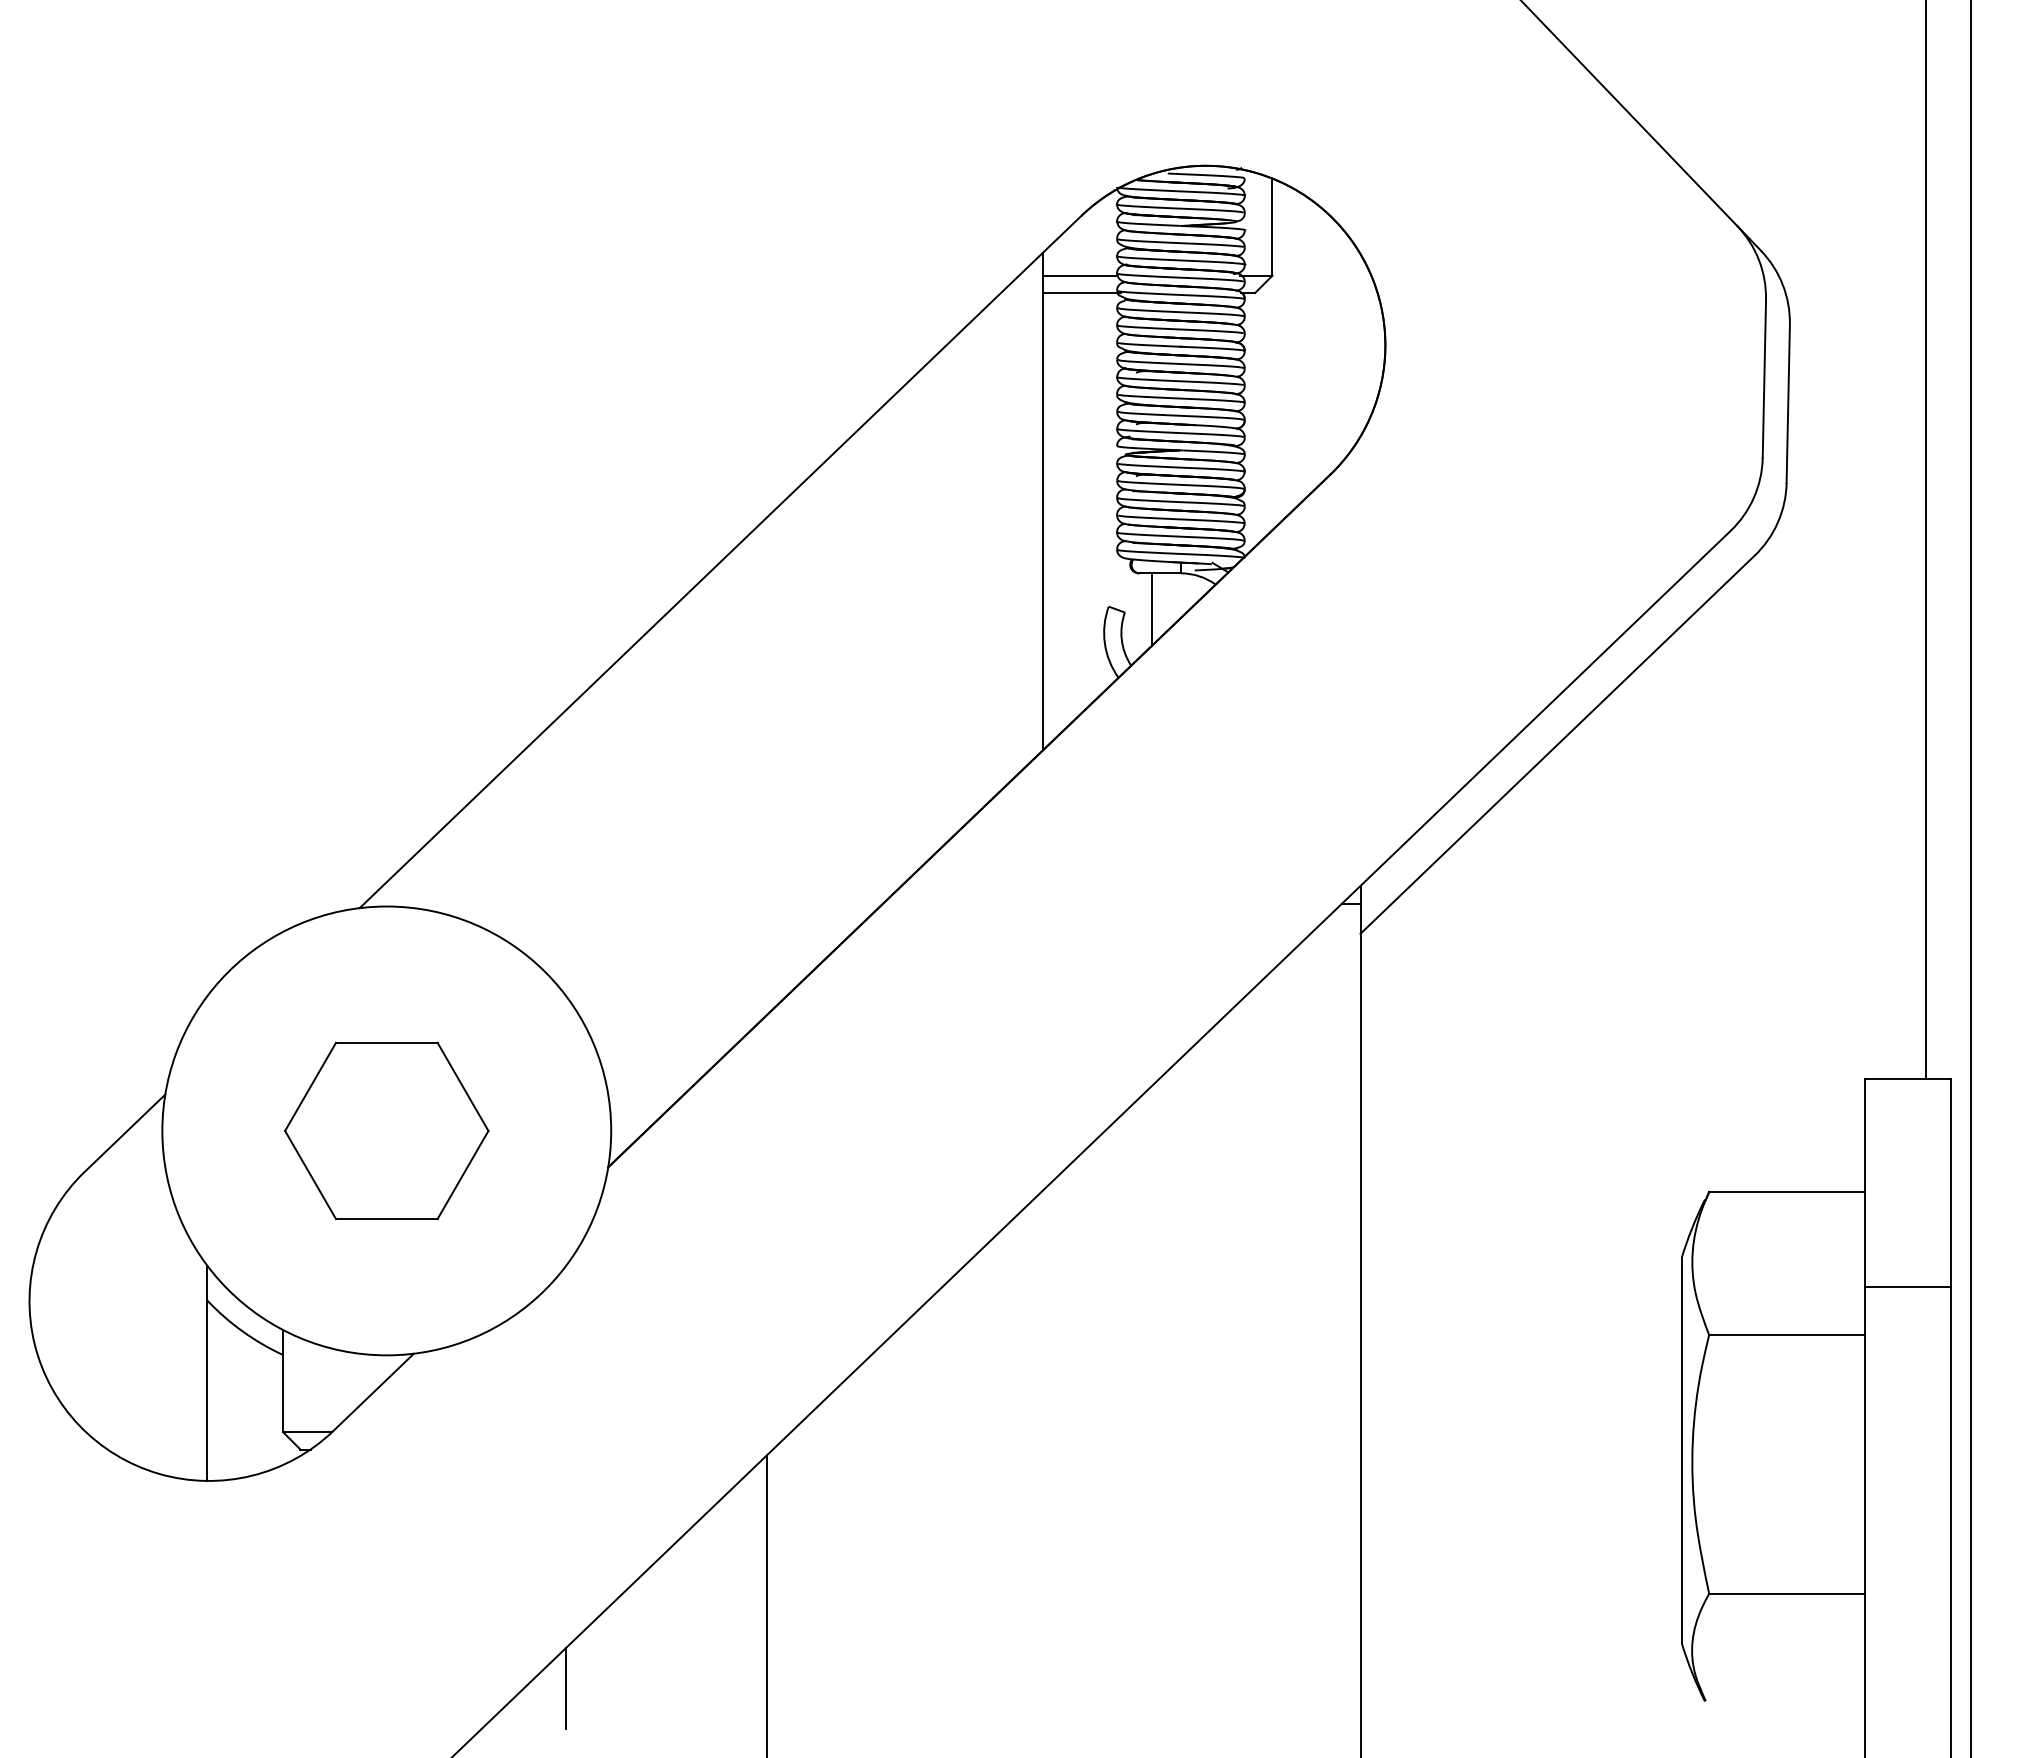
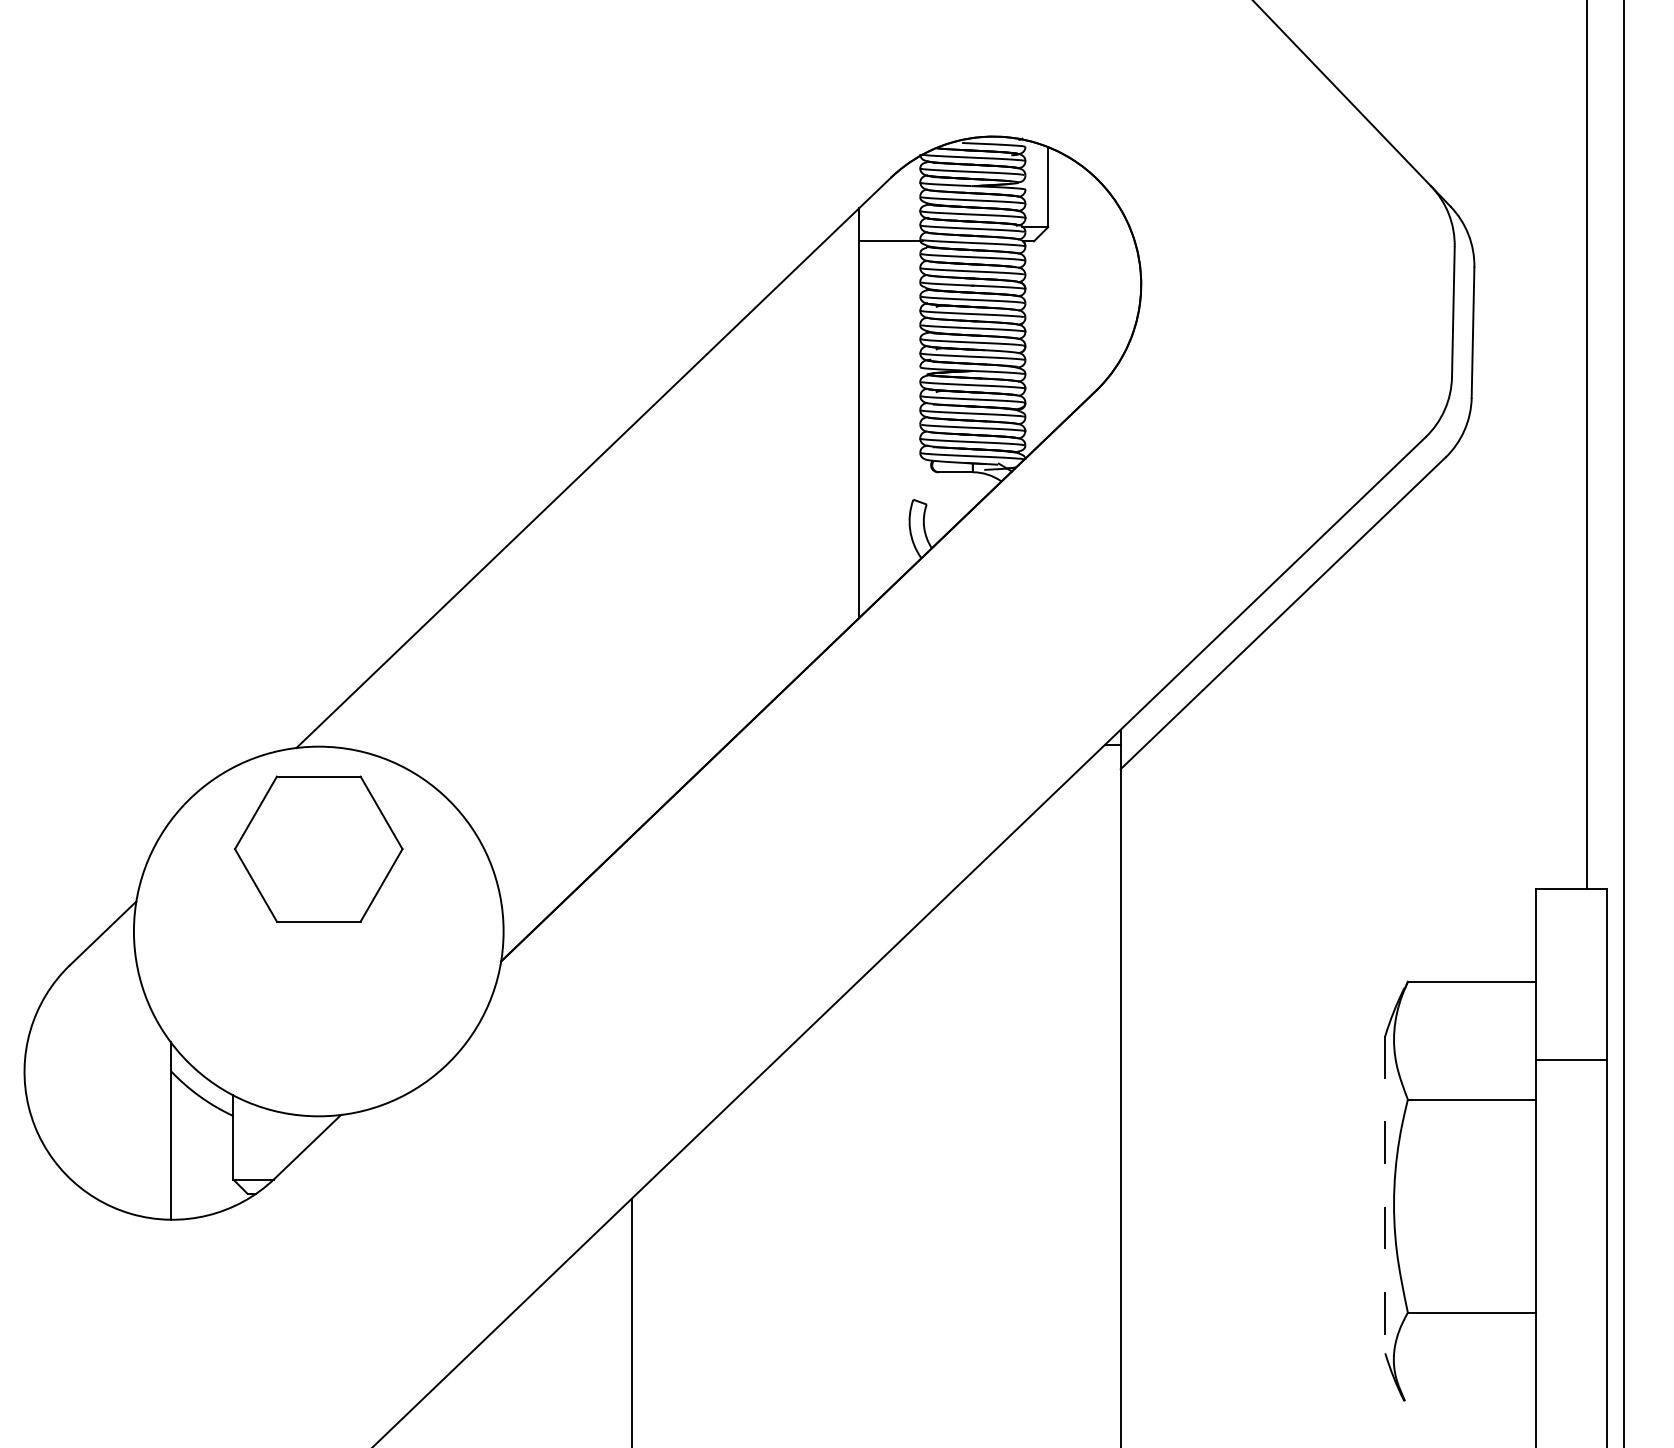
line: (1078, 275) -> (888, 226), removed
line: (1151, 609) -> (948, 502), removed
part: (386, 1130) -> (318, 848), moved
line: (1681, 1450) -> (1385, 1194), solid -> dashed
line: (566, 1688) -> (466, 1390), removed

